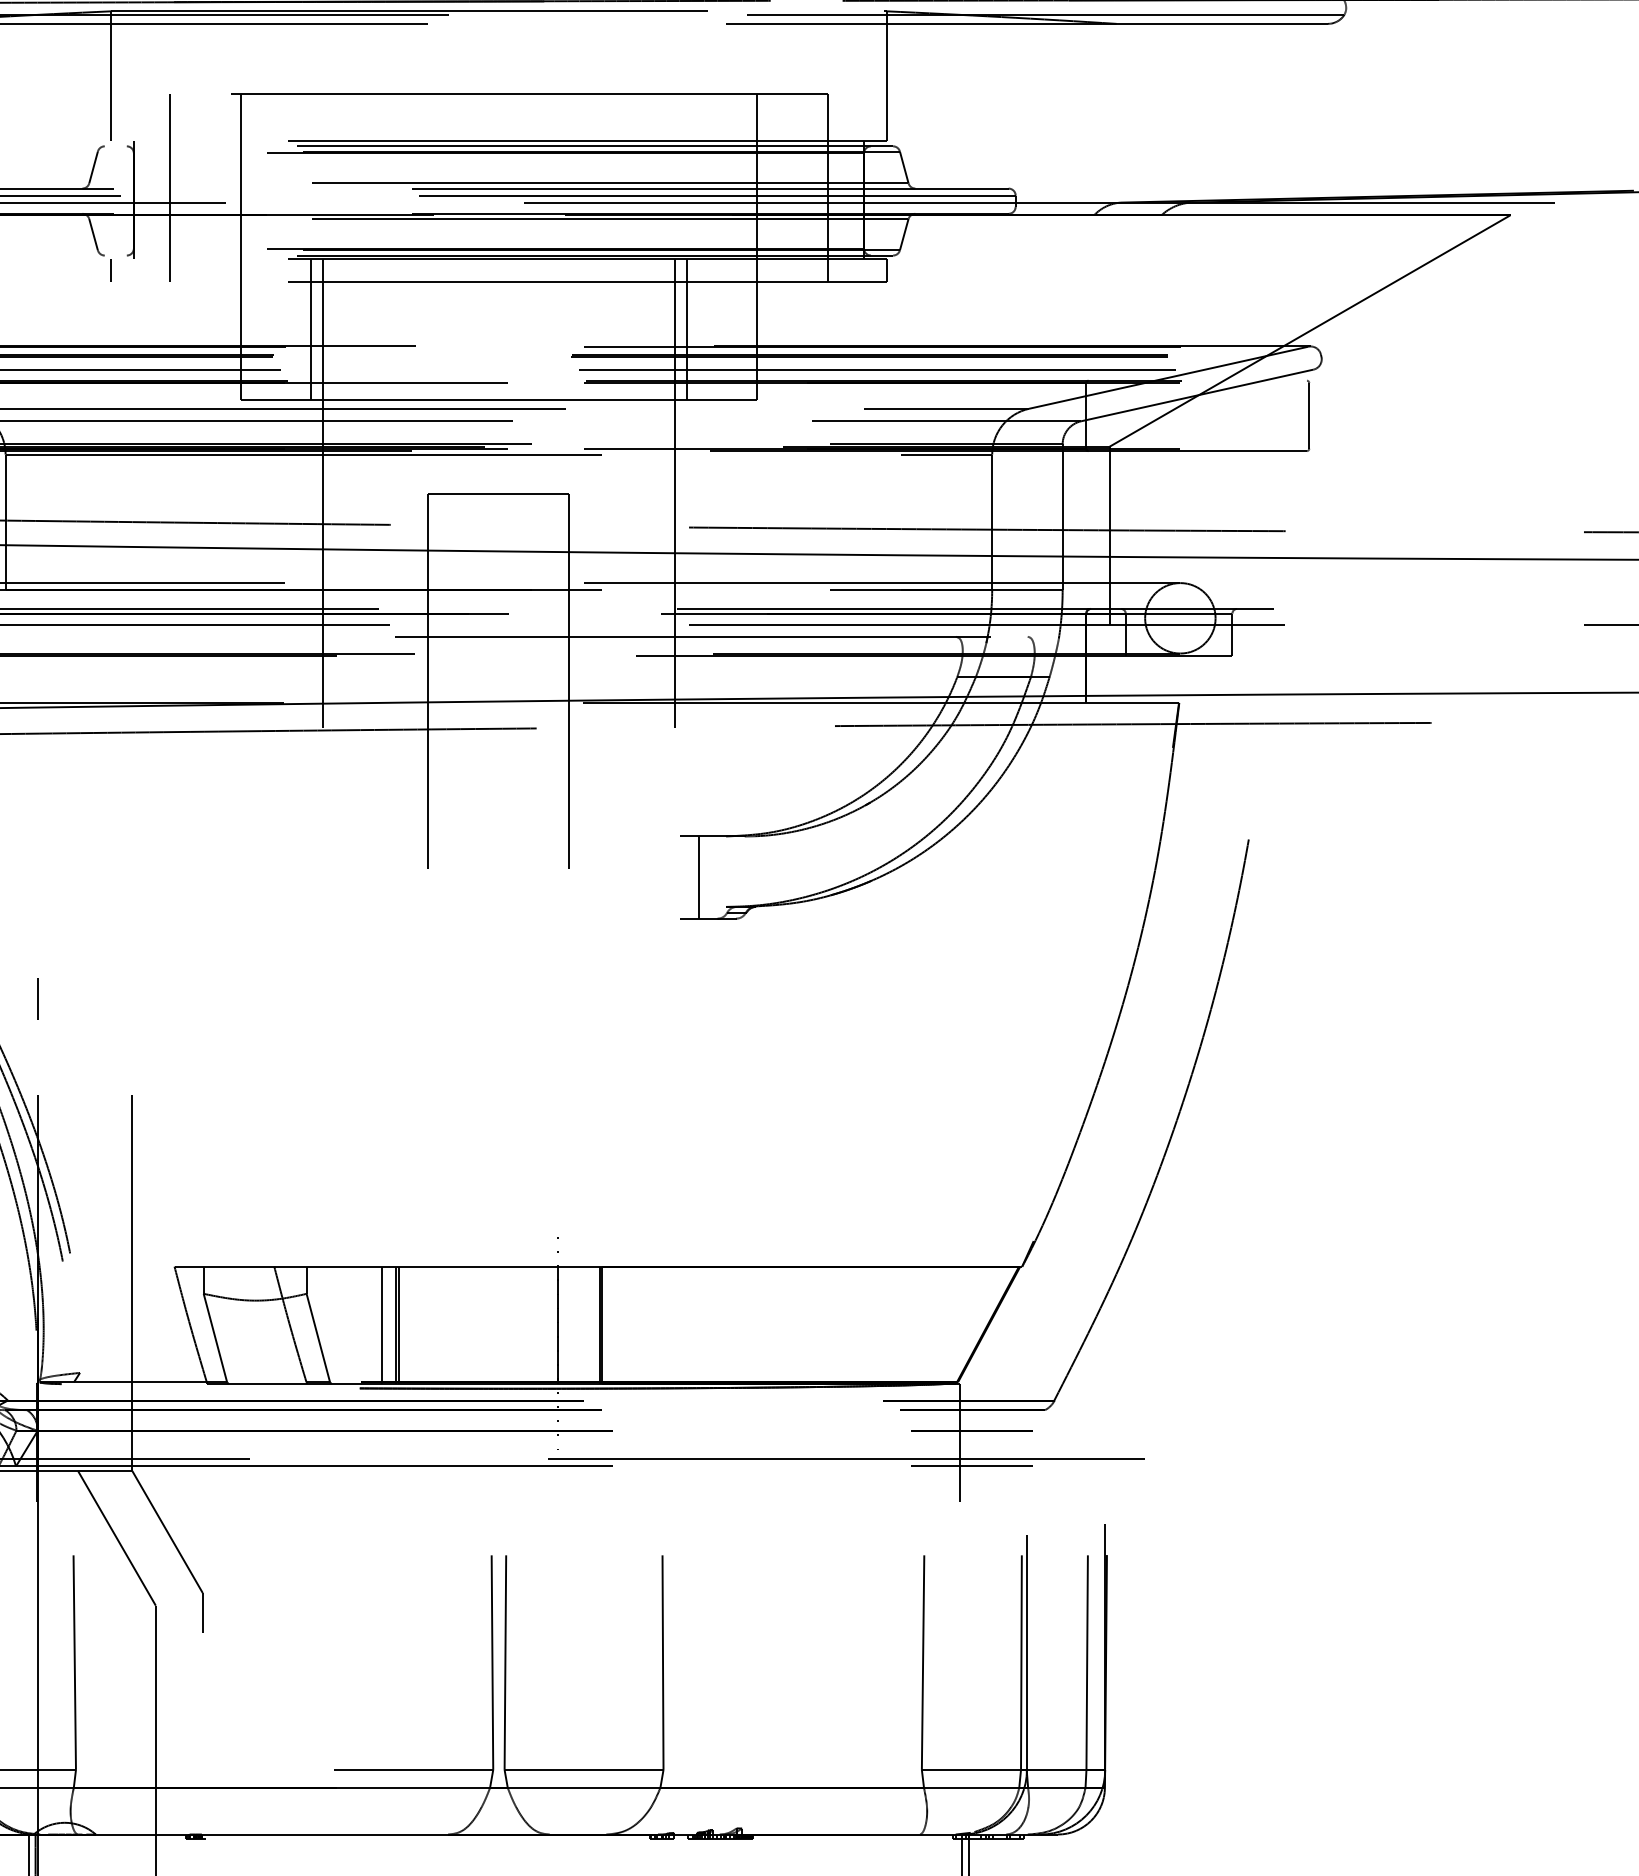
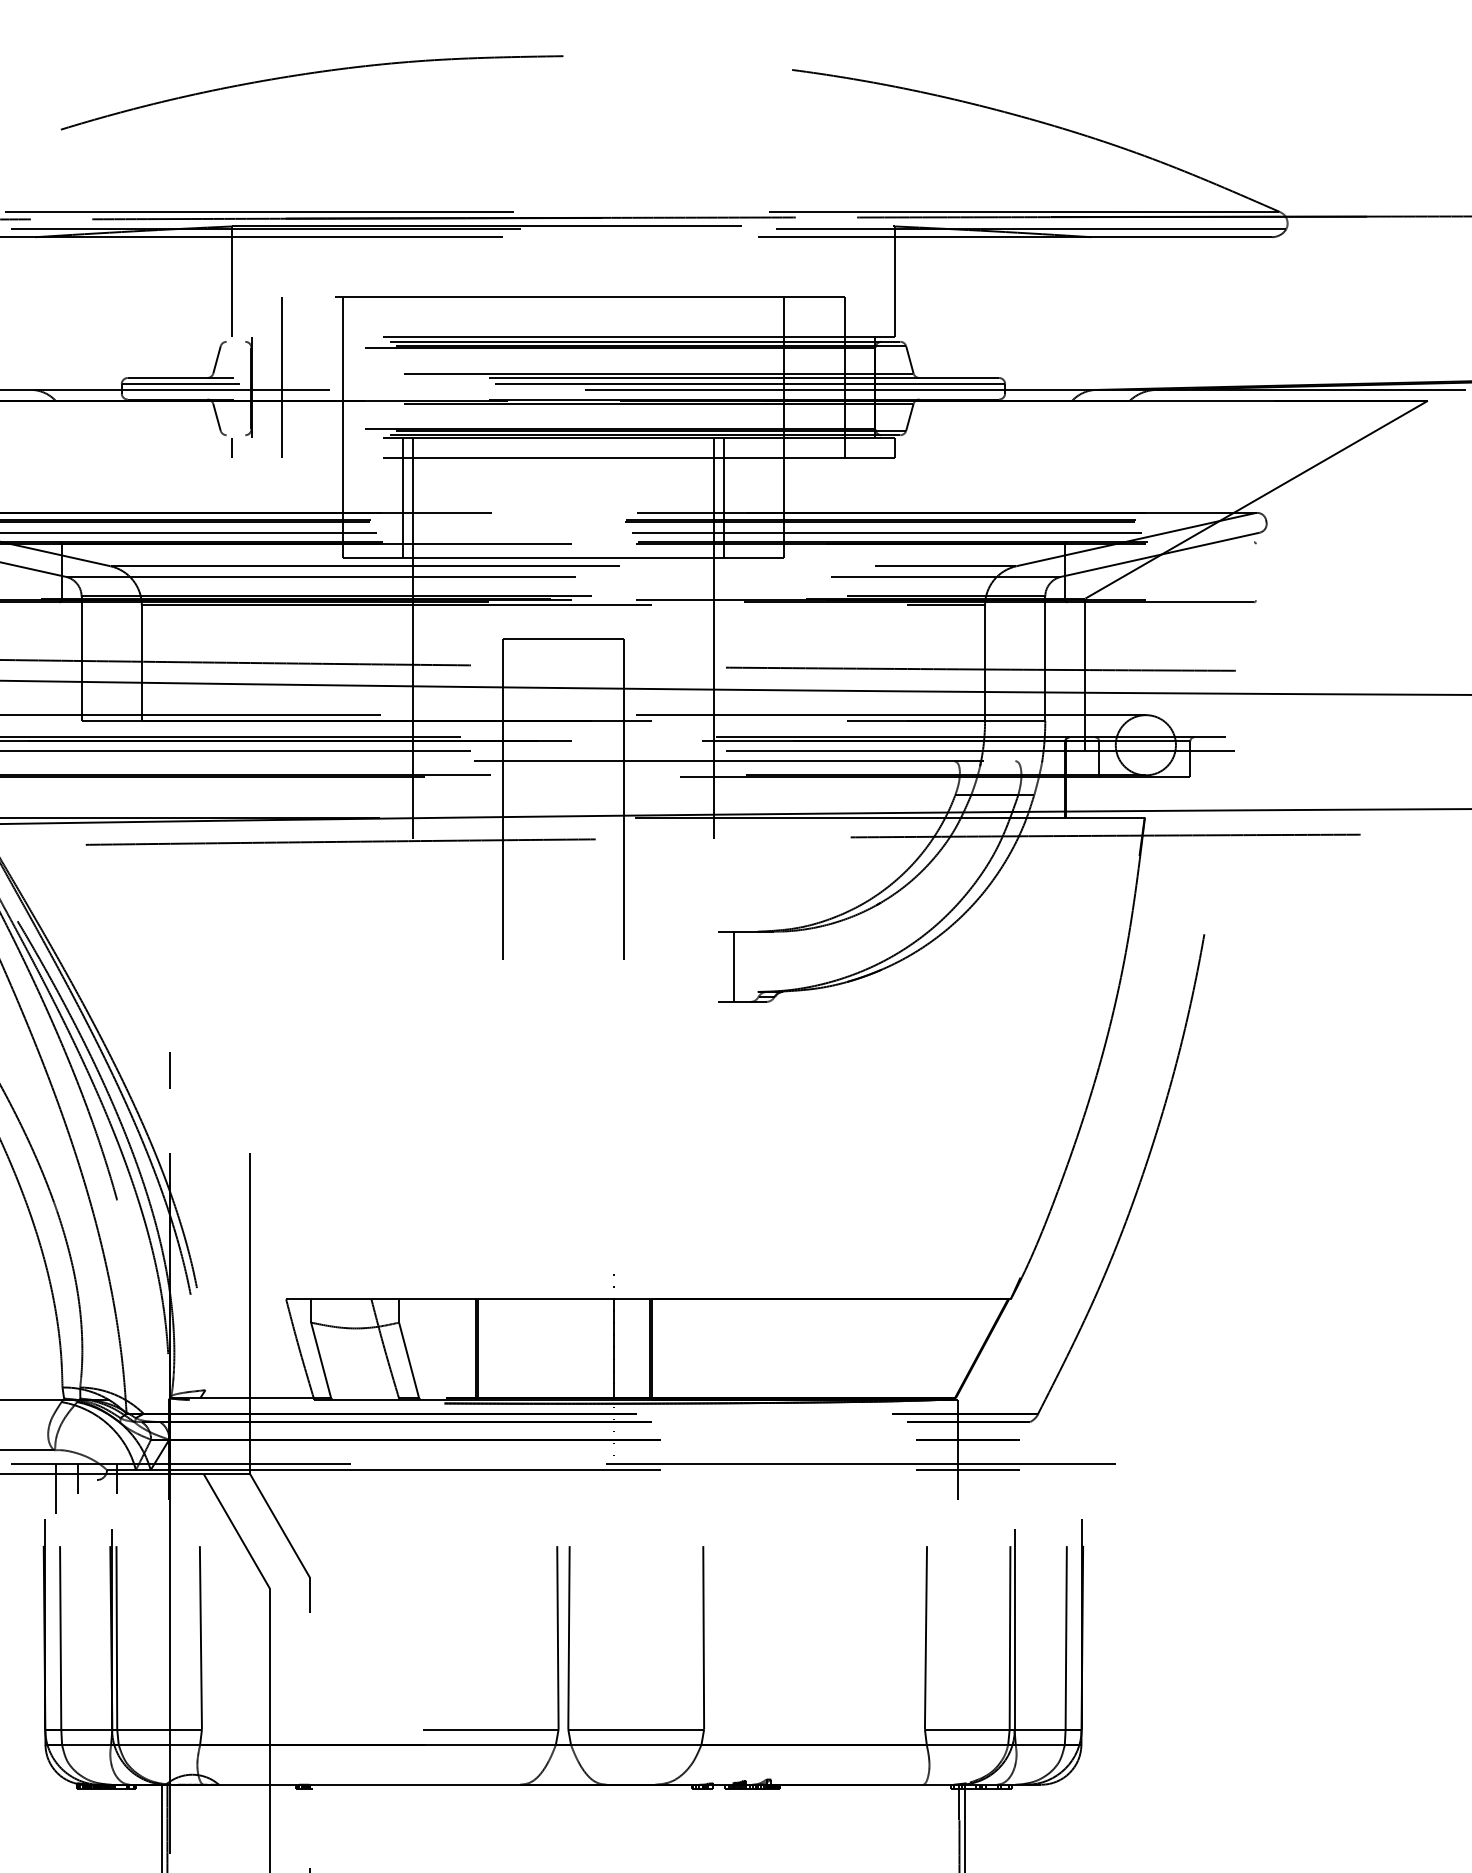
line: (1309, 416) -> (1256, 572), removed
line: (381, 1325) -> (463, 1349), removed

